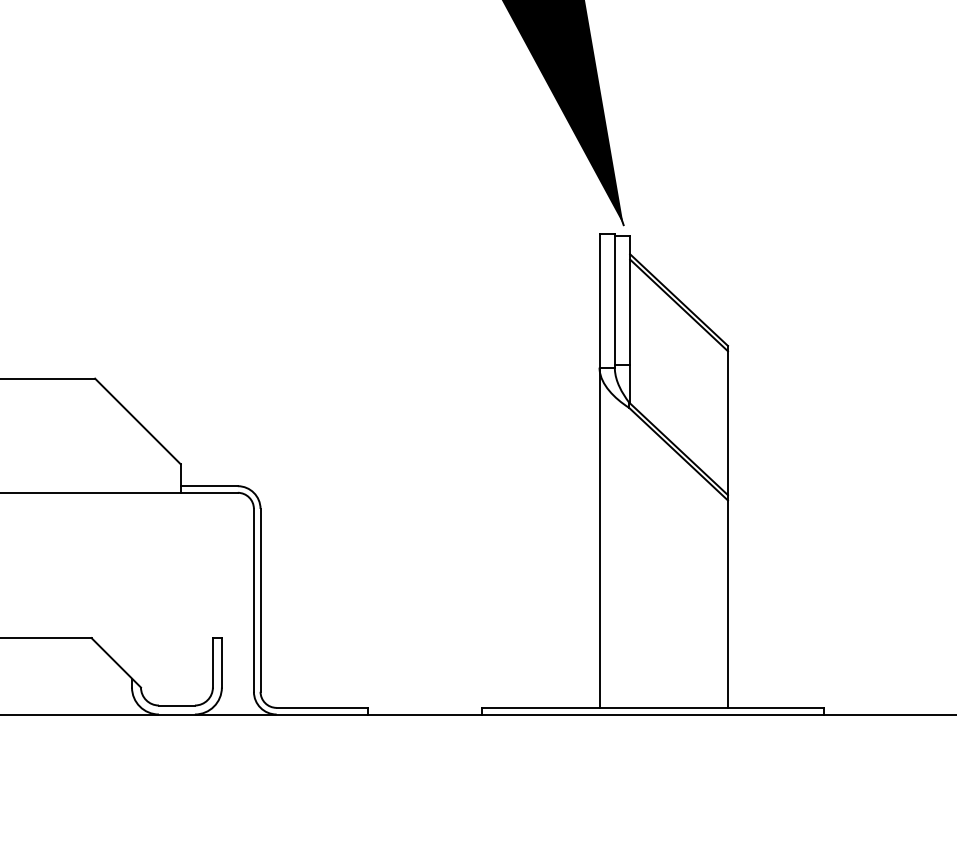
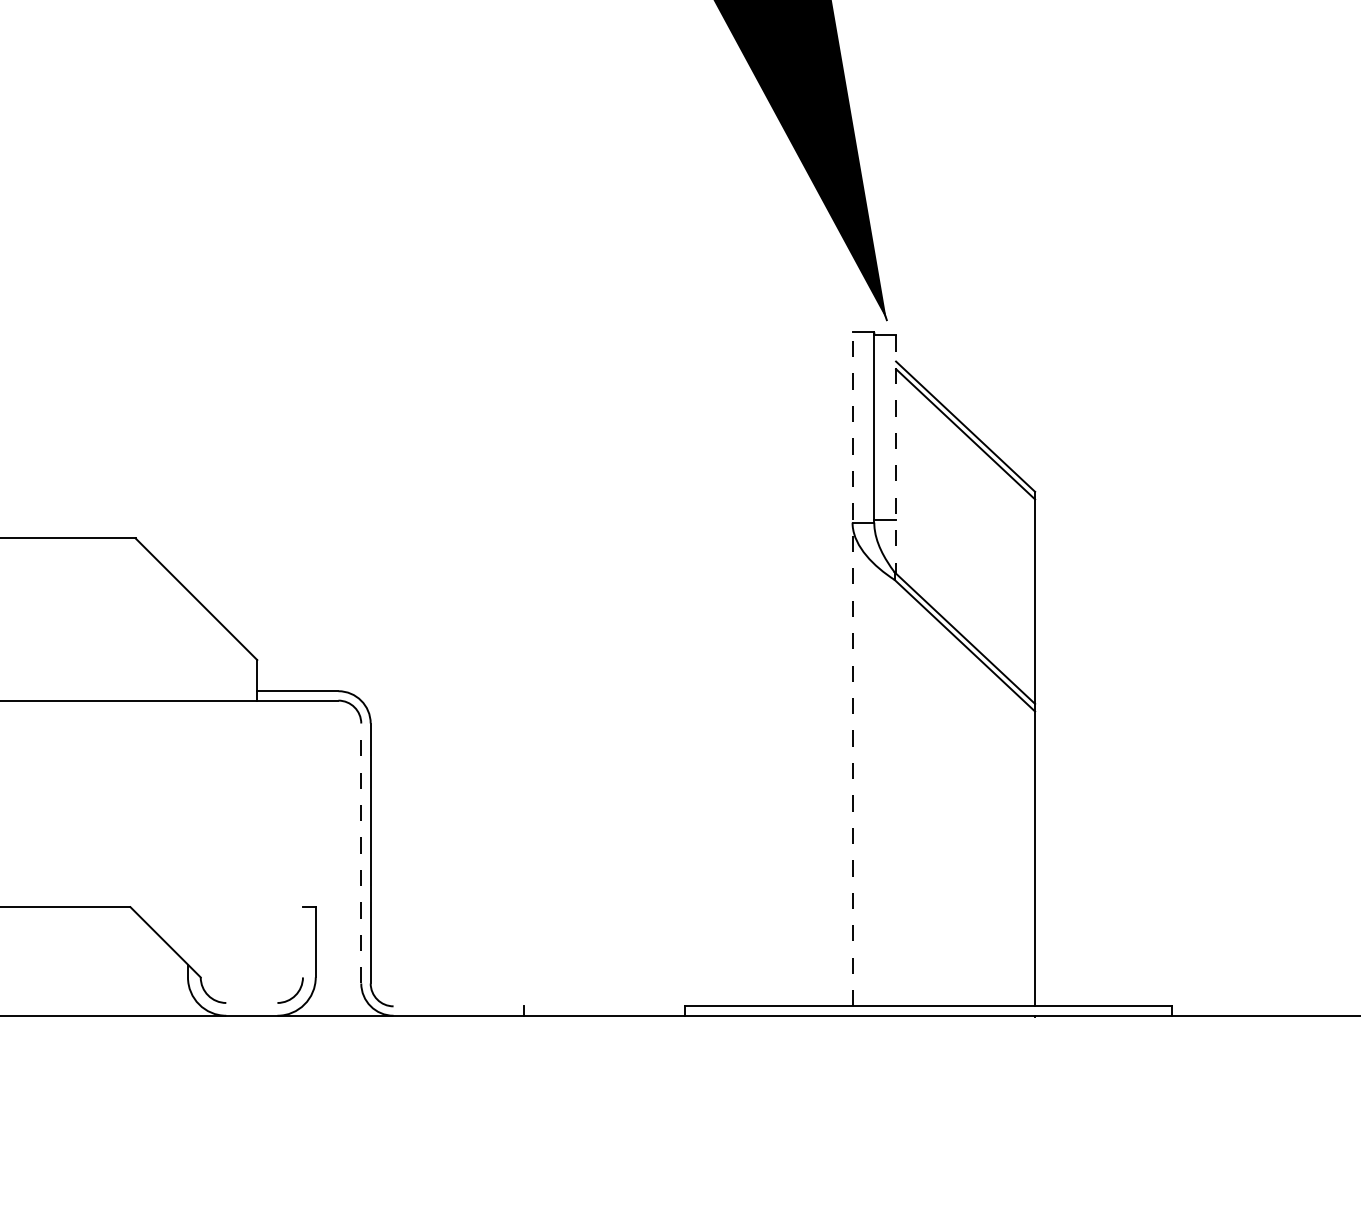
line: (630, 320) -> (896, 455), solid -> dashed
line: (599, 470) -> (852, 669), solid -> dashed
line: (254, 600) -> (361, 853), solid -> dashed
line: (212, 662) -> (302, 942), removed
line: (176, 705) -> (251, 1002), removed
line: (322, 707) -> (458, 1006), removed

